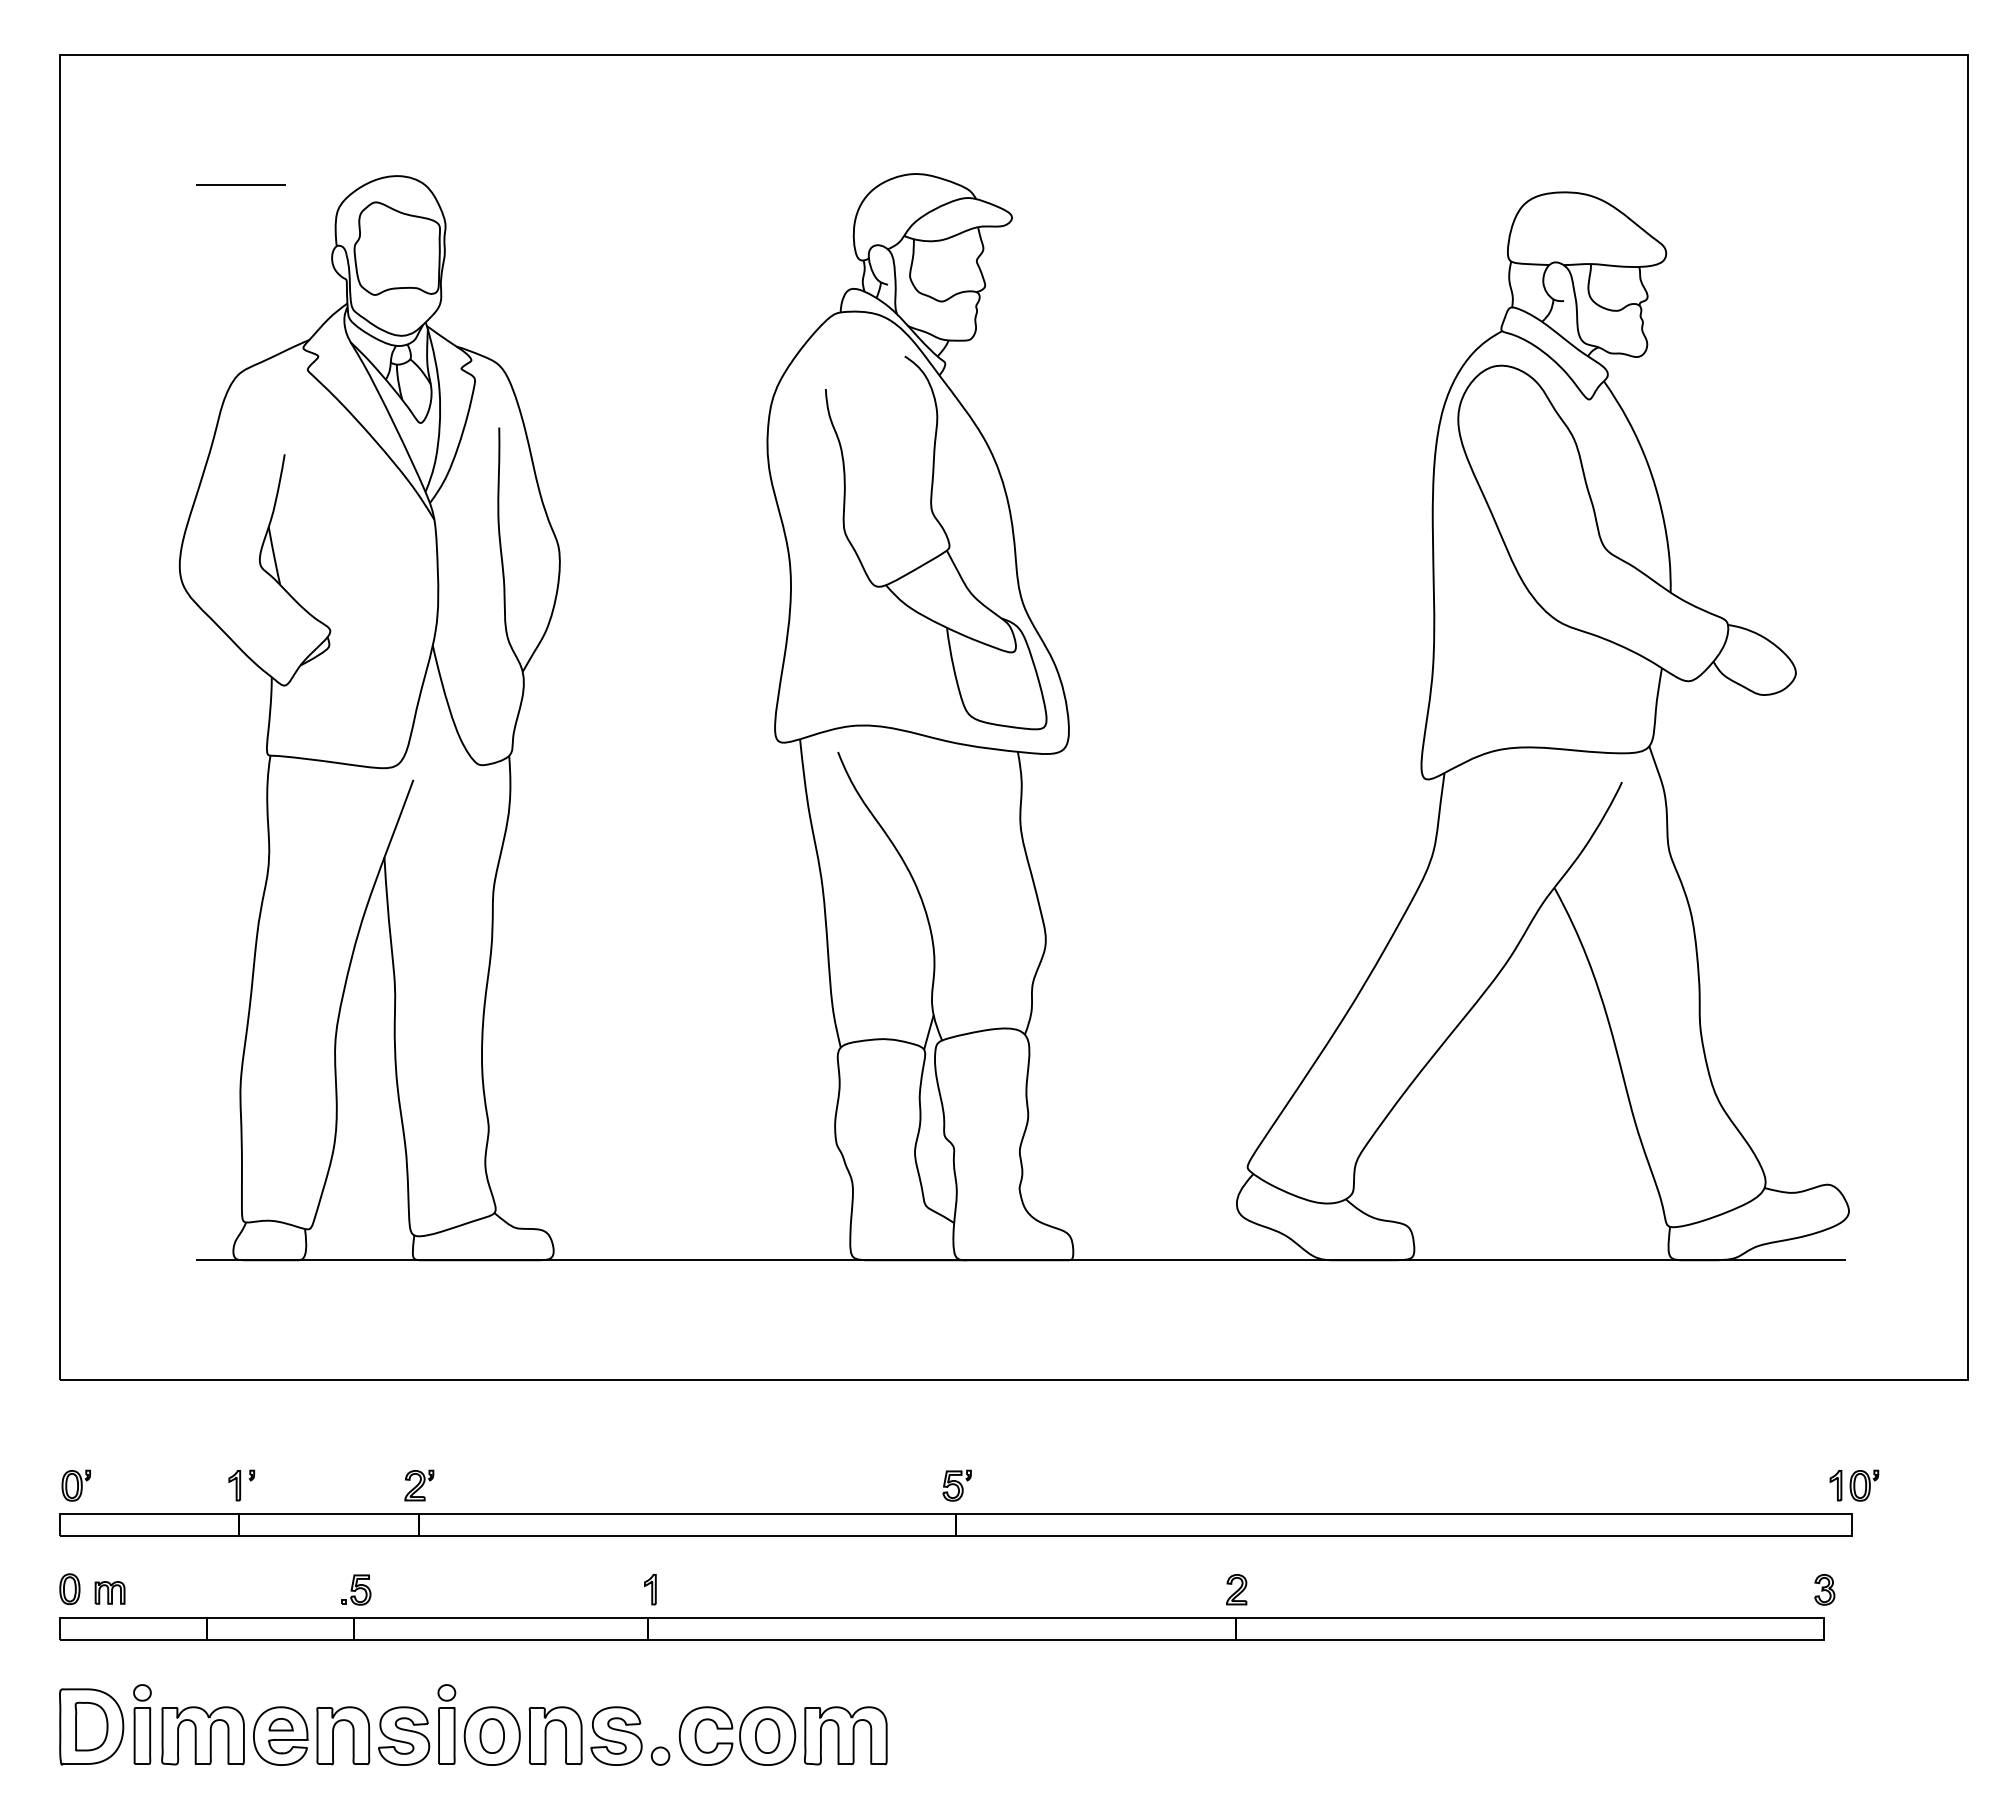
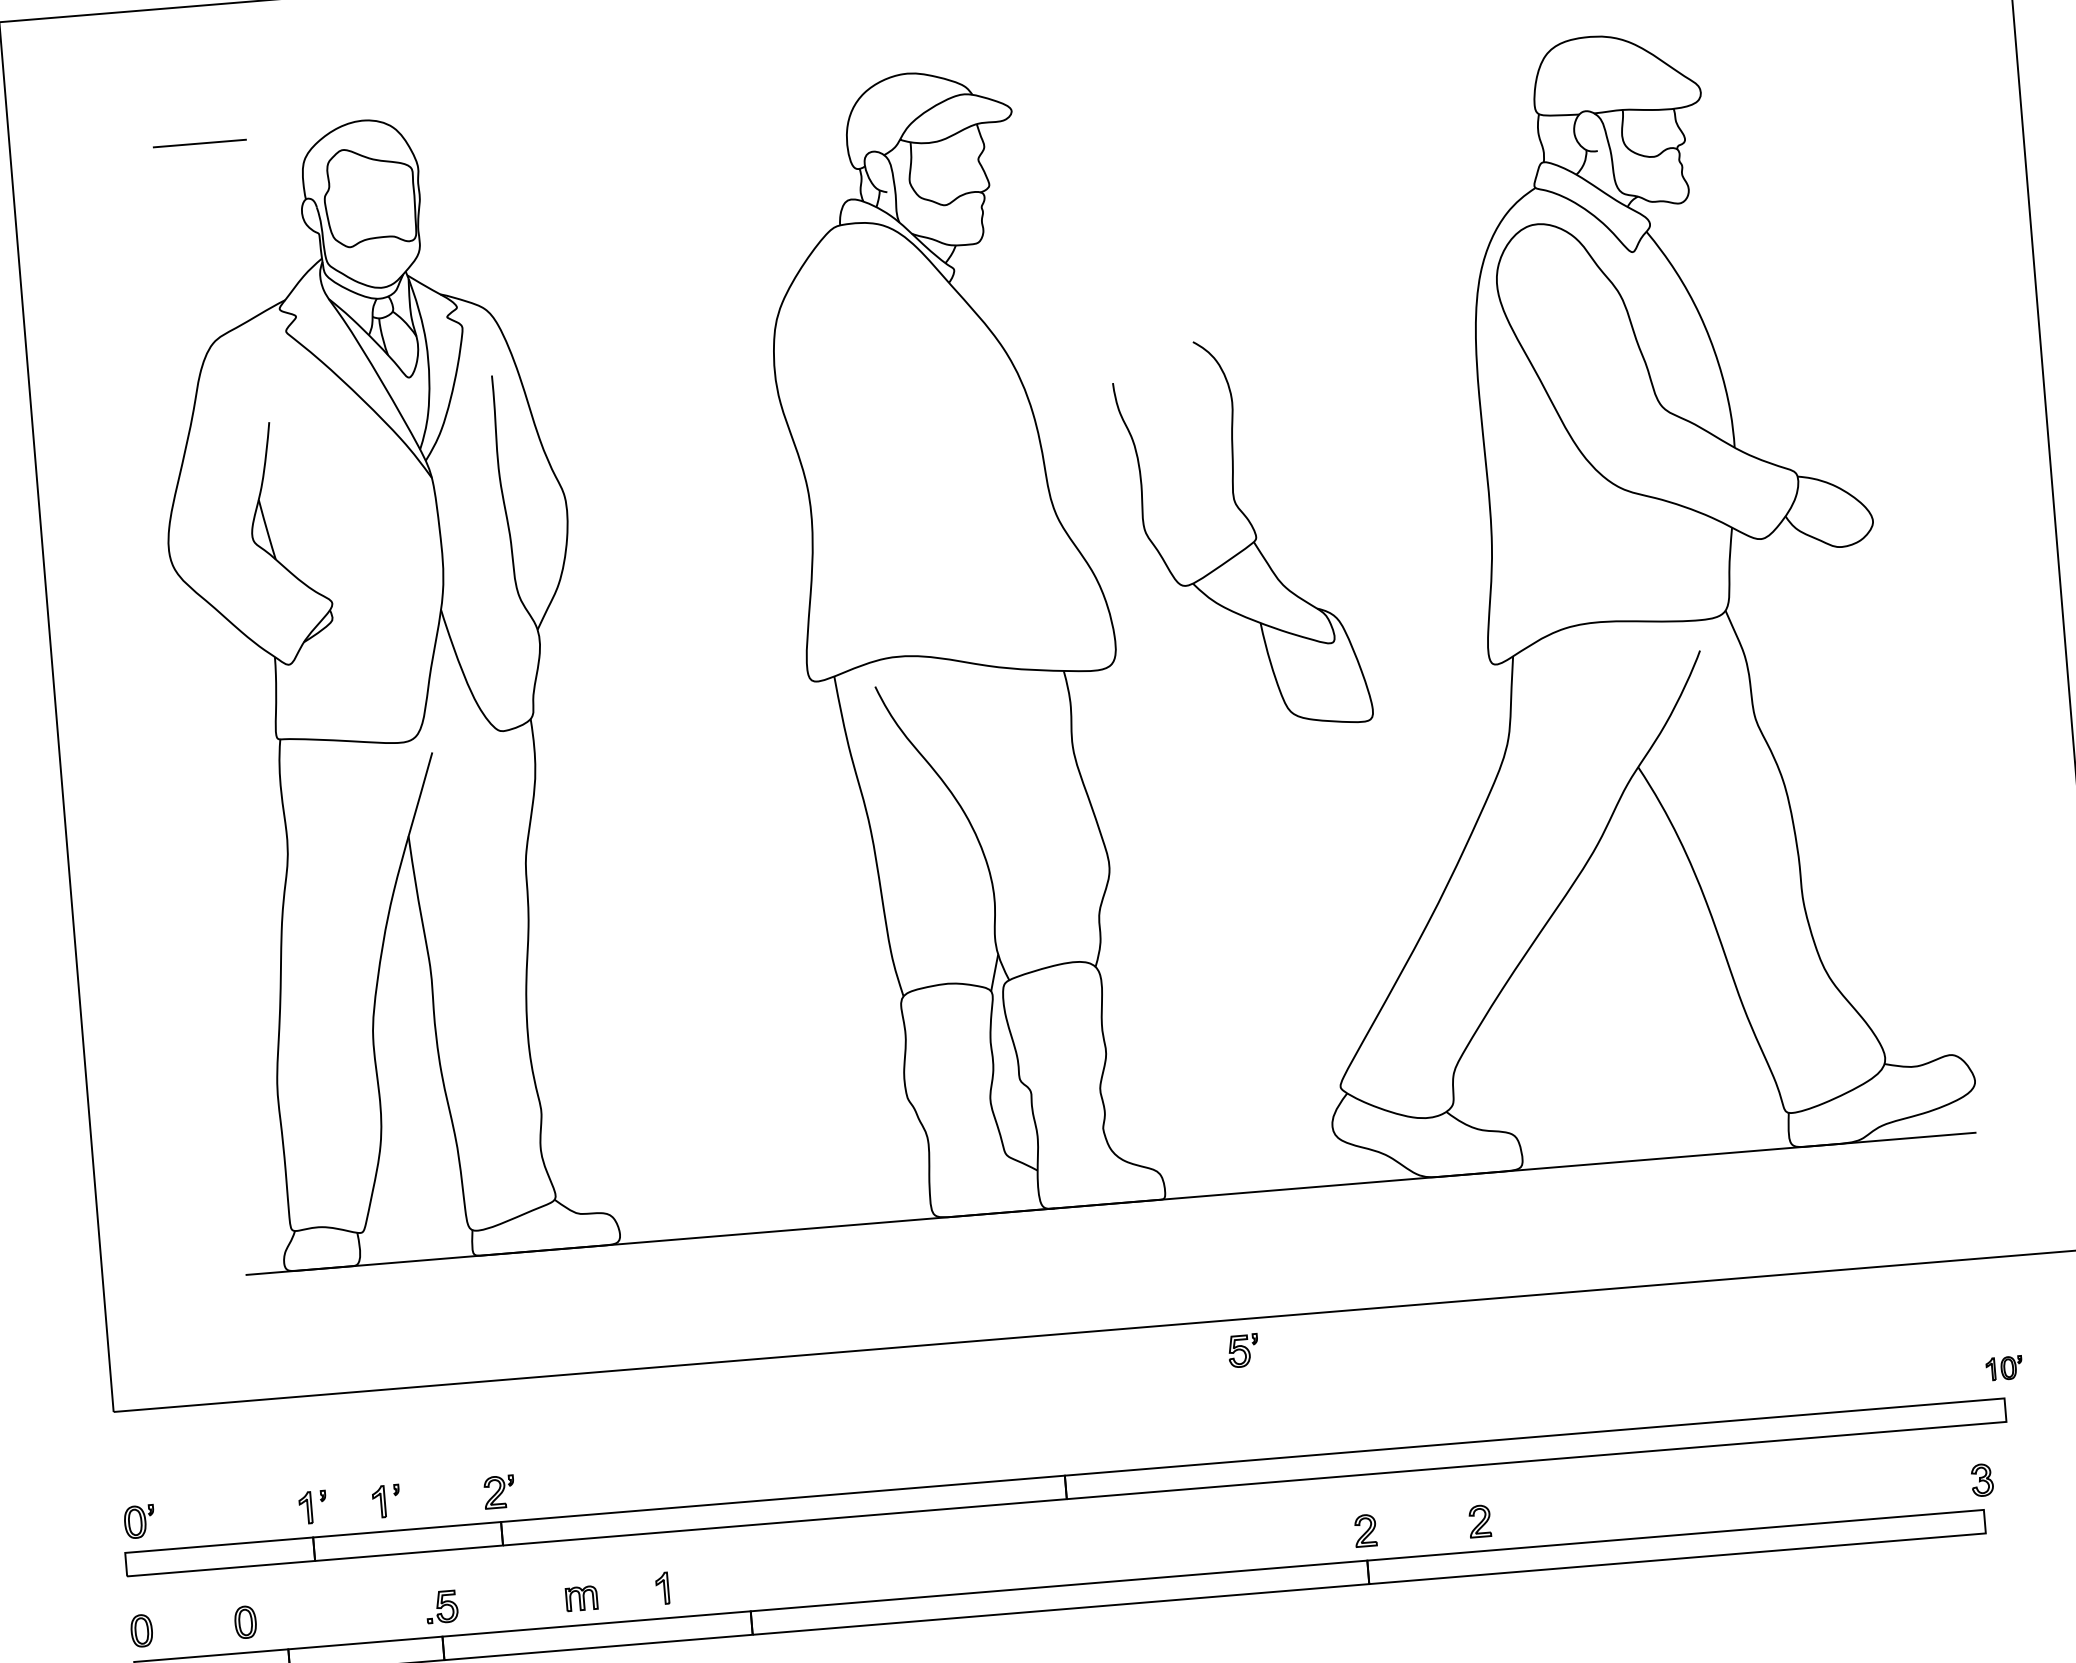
part: (946, 538) -> (1252, 529), moved
part: (311, 1485) -> (386, 1501), added
part: (956, 1485) -> (1242, 1350), moved
part: (1854, 1485) -> (2004, 1368), size x0.7
part: (168, 1588) -> (245, 1621), added
part: (650, 1589) -> (662, 1588), moved
part: (1345, 1589) -> (1479, 1521), added
part: (109, 1592) -> (581, 1598), moved

